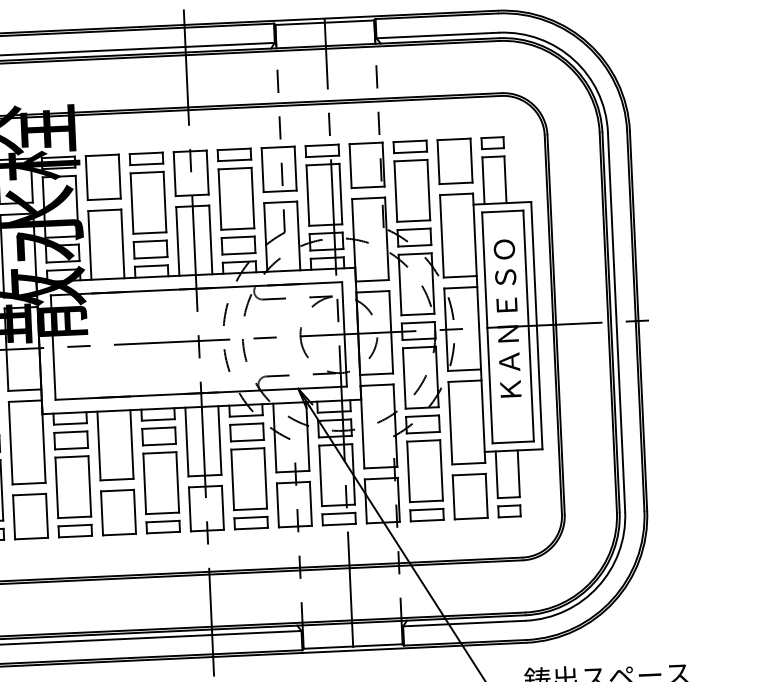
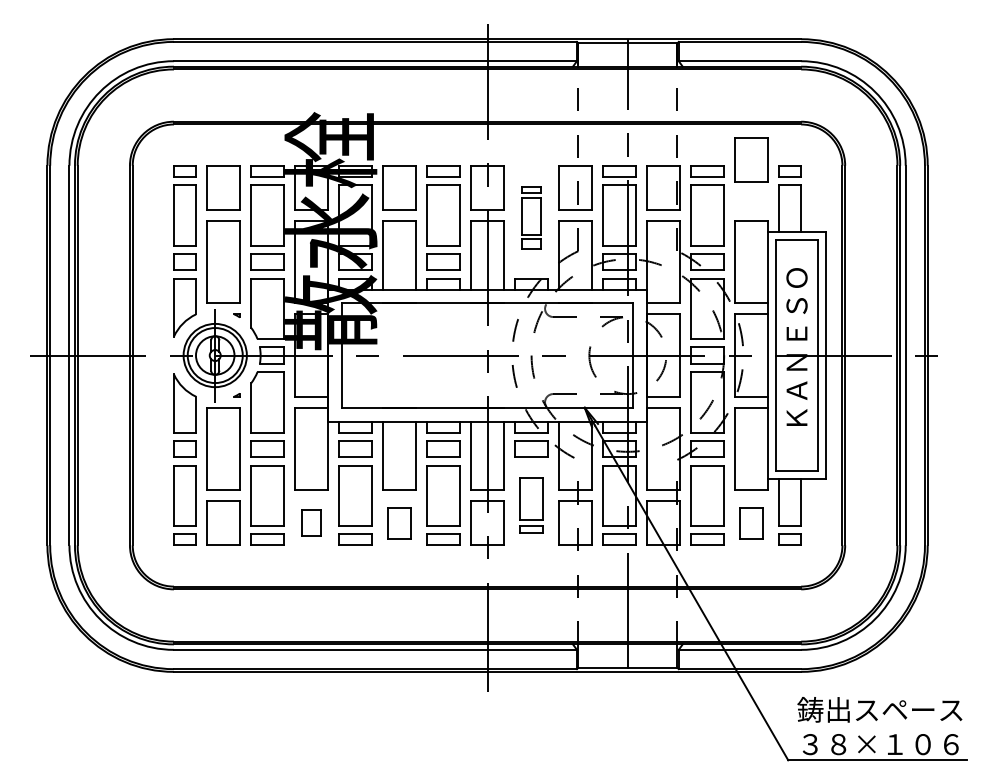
part: (454, 161) -> (751, 159), moved
part: (236, 201) -> (531, 217), size x0.6
part: (249, 488) -> (531, 505), size x0.7
part: (470, 495) -> (751, 522), size x0.7
part: (118, 511) -> (399, 522), size x0.7
part: (30, 515) -> (311, 522), size x0.6

